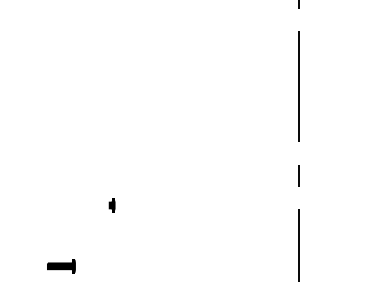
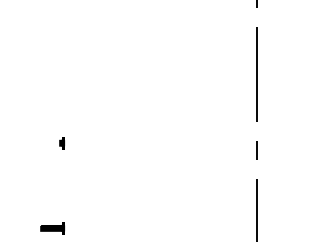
part: (111, 205) -> (61, 143), moved

